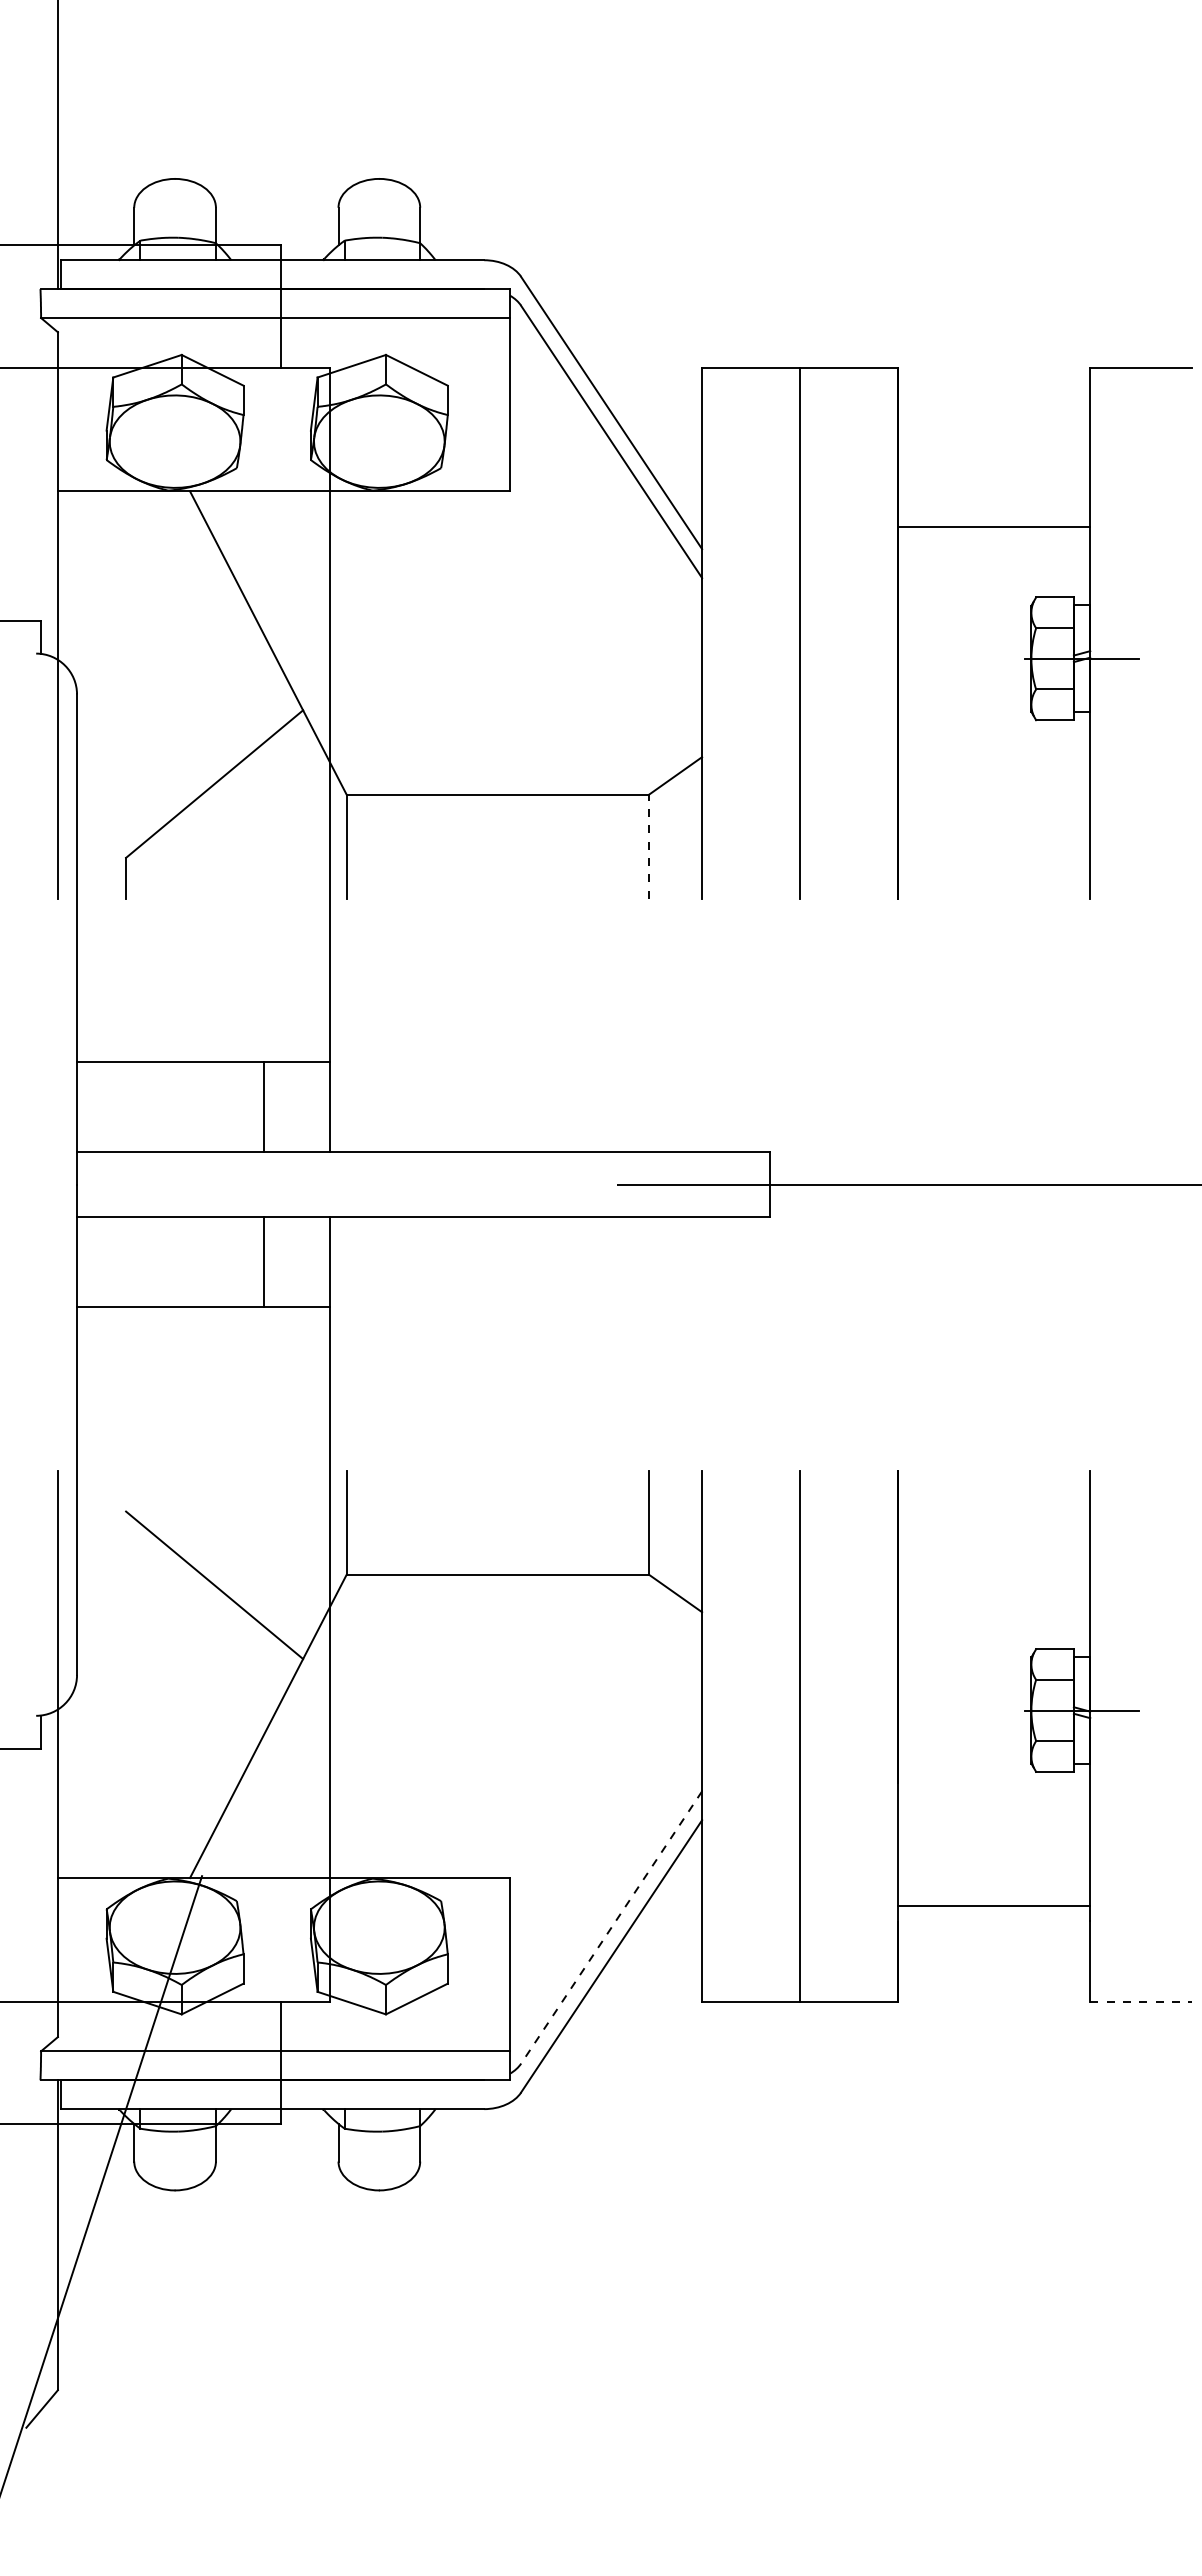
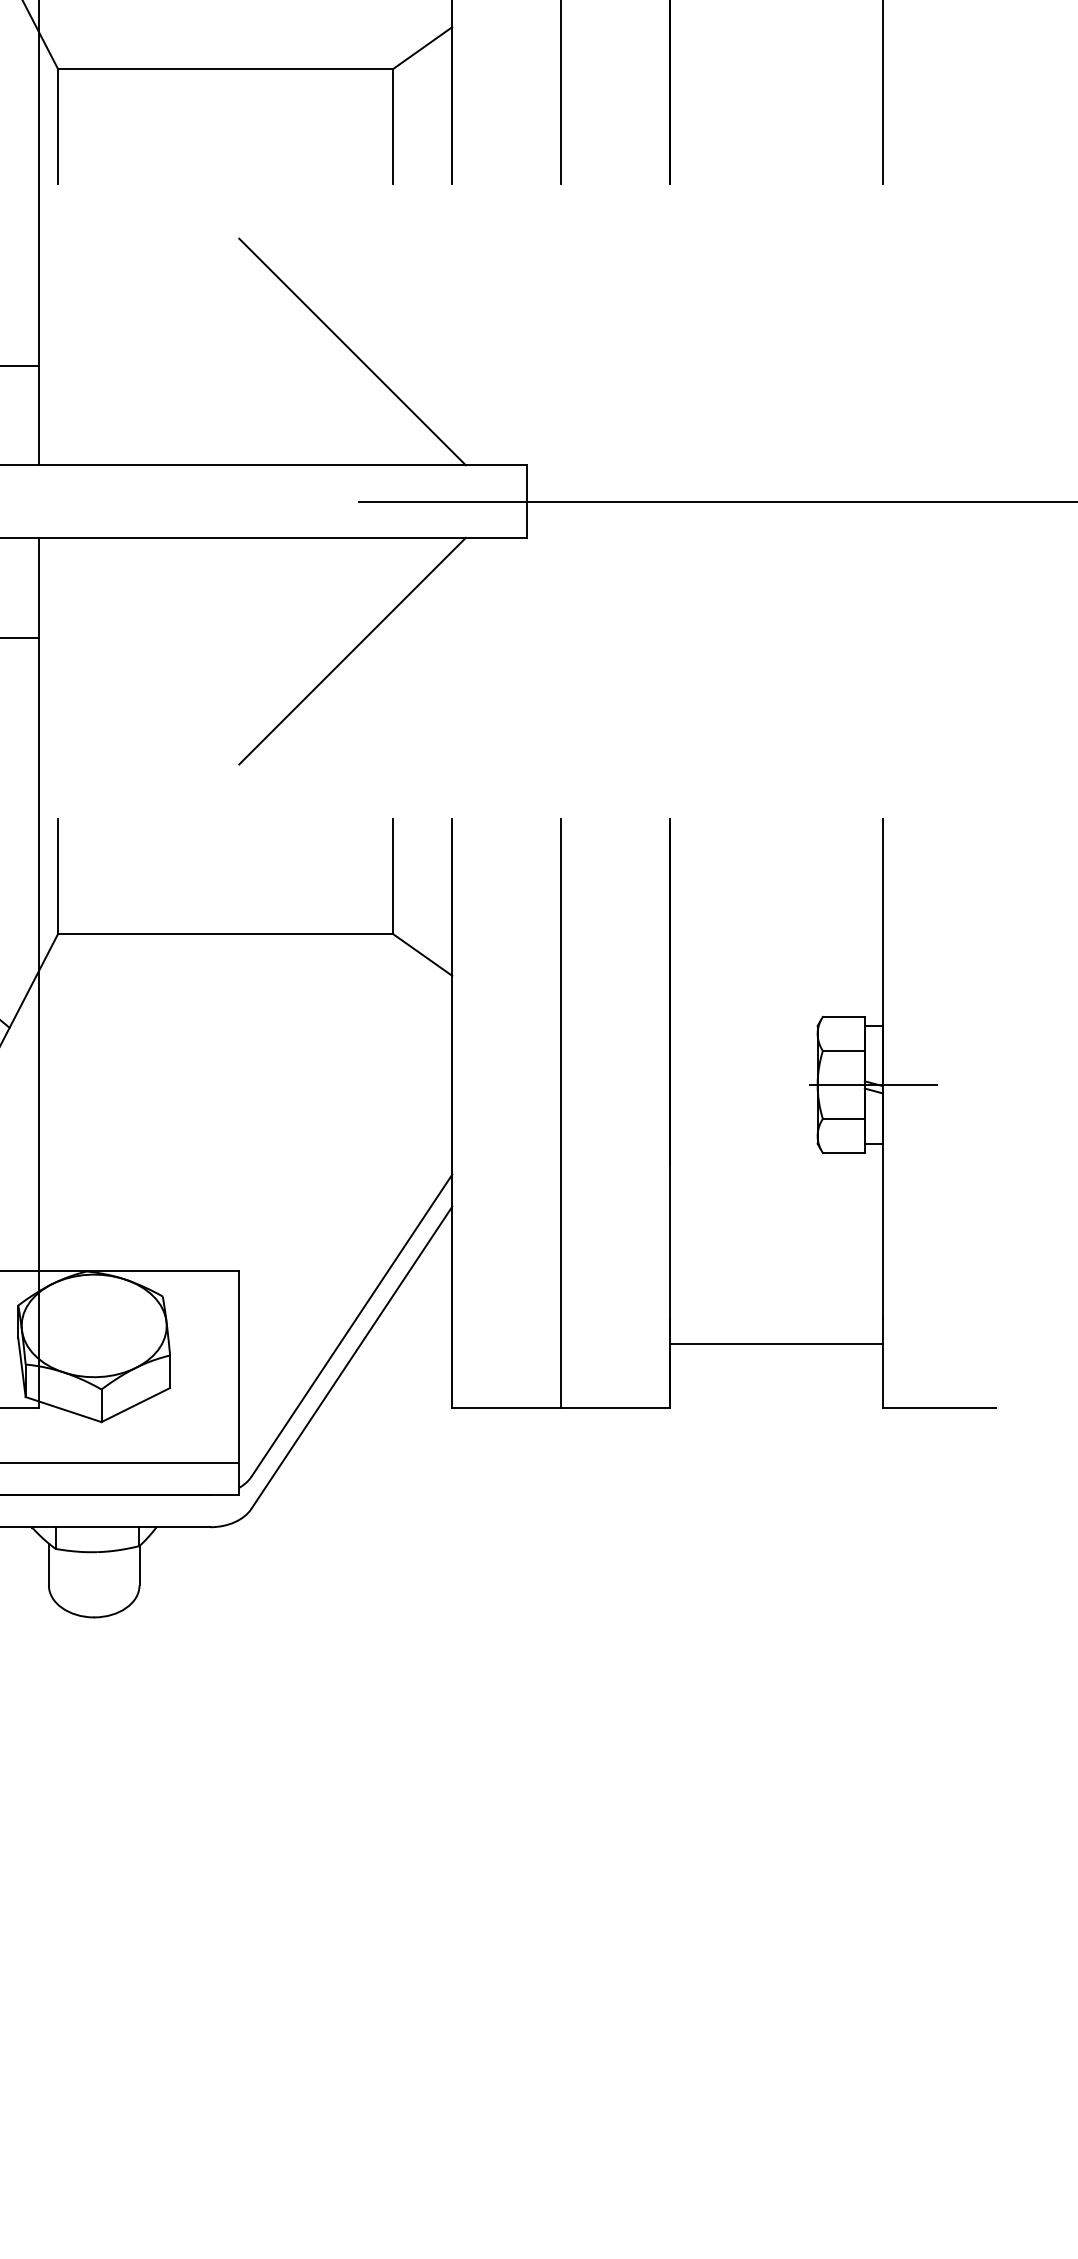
line: (649, 846) -> (393, 126), dashed -> solid
line: (612, 1049) -> (352, 351), added
line: (612, 1319) -> (352, 651), added
line: (994, 1905) -> (776, 1343), moved
line: (611, 1927) -> (351, 1325), dashed -> solid
line: (1141, 2001) -> (939, 1407), dashed -> solid

